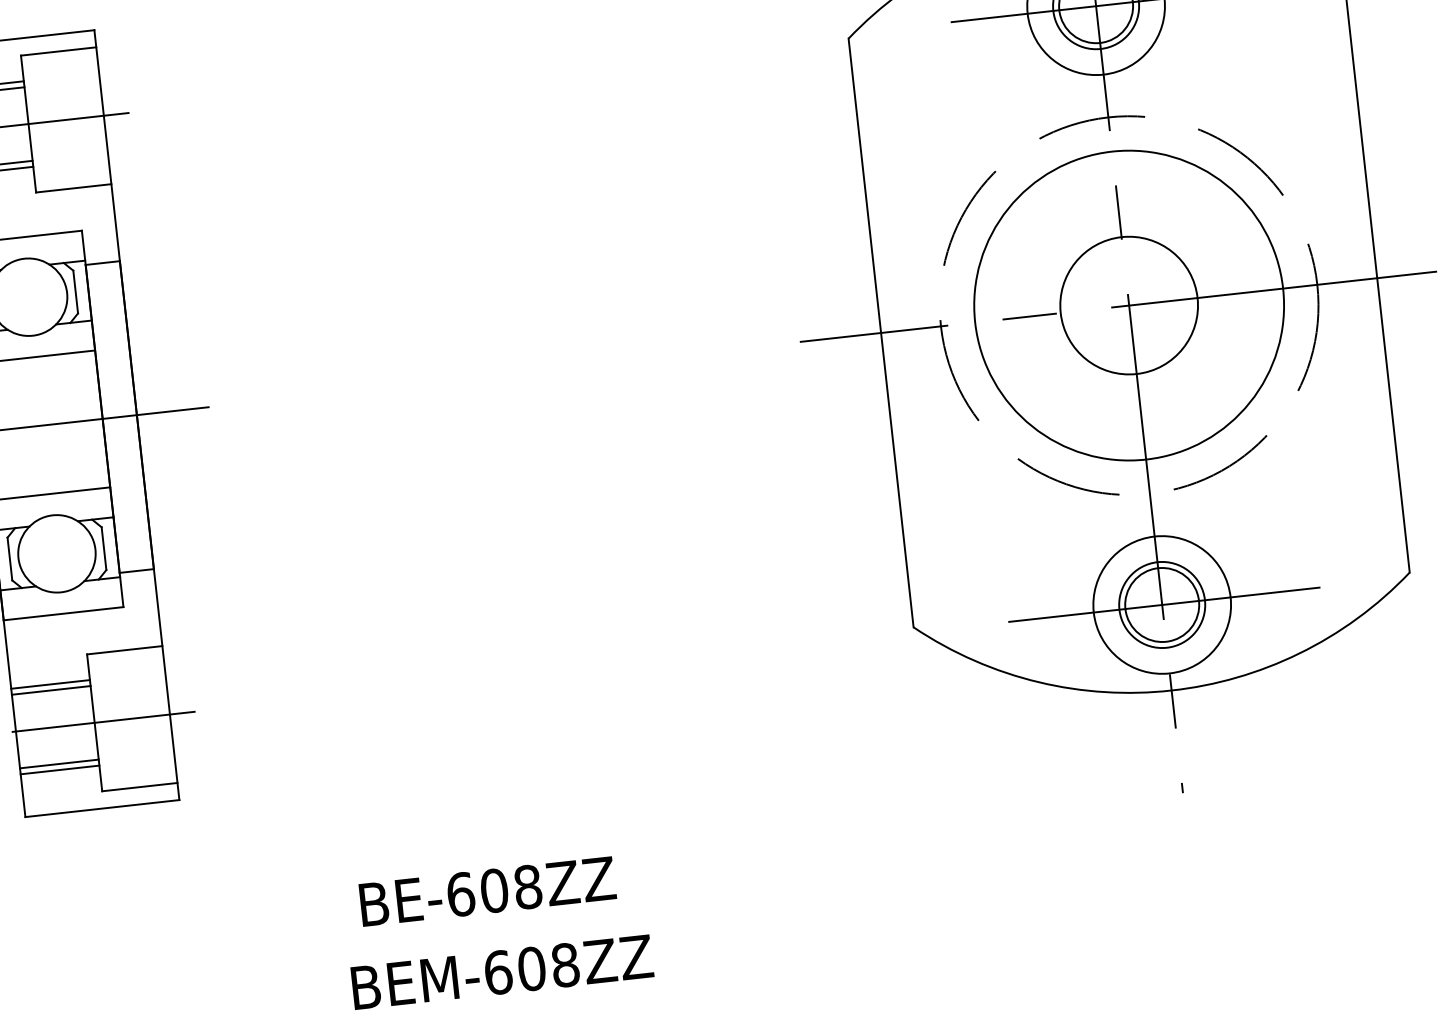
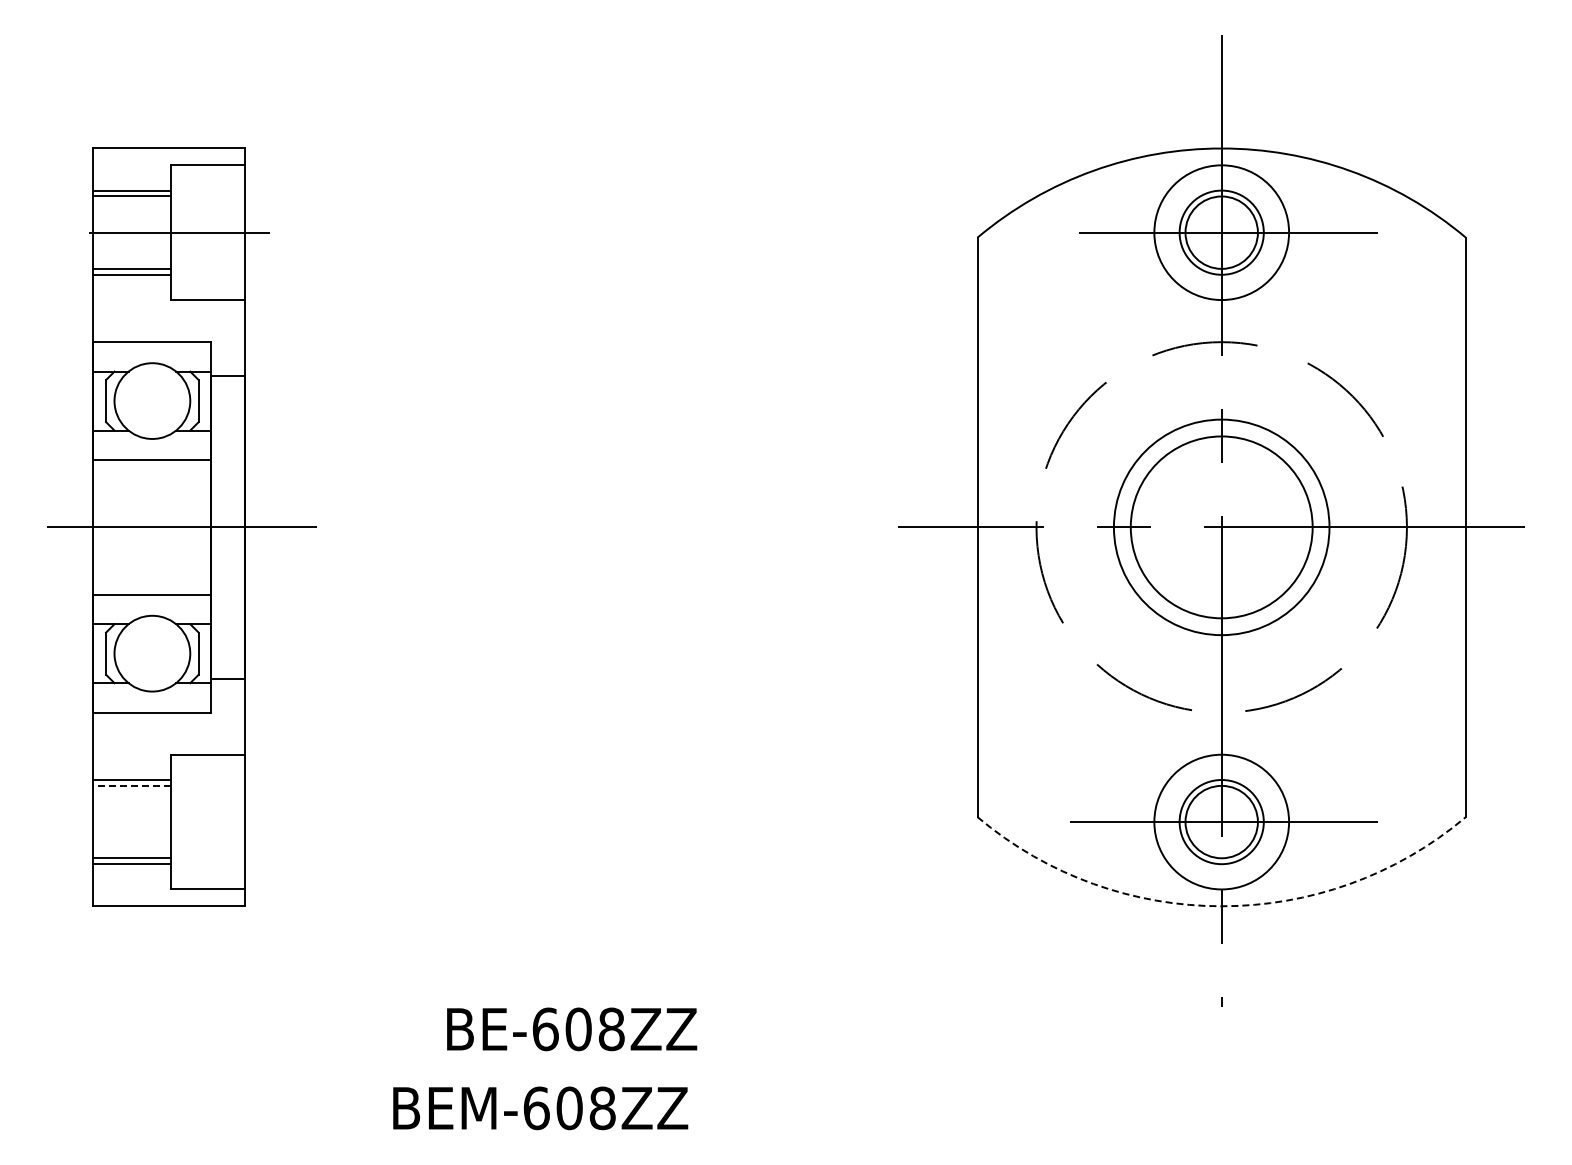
circle: (1128, 304) -> (1221, 526), size x0.6
circle: (1128, 305) -> (1221, 527), size x1.6
line: (51, 689) -> (132, 785), solid -> dashed
arc: (1171, 690) -> (1221, 906), solid -> dashed
line: (103, 722) -> (179, 822), removed
text: (488, 891) -> (572, 1029), moved

